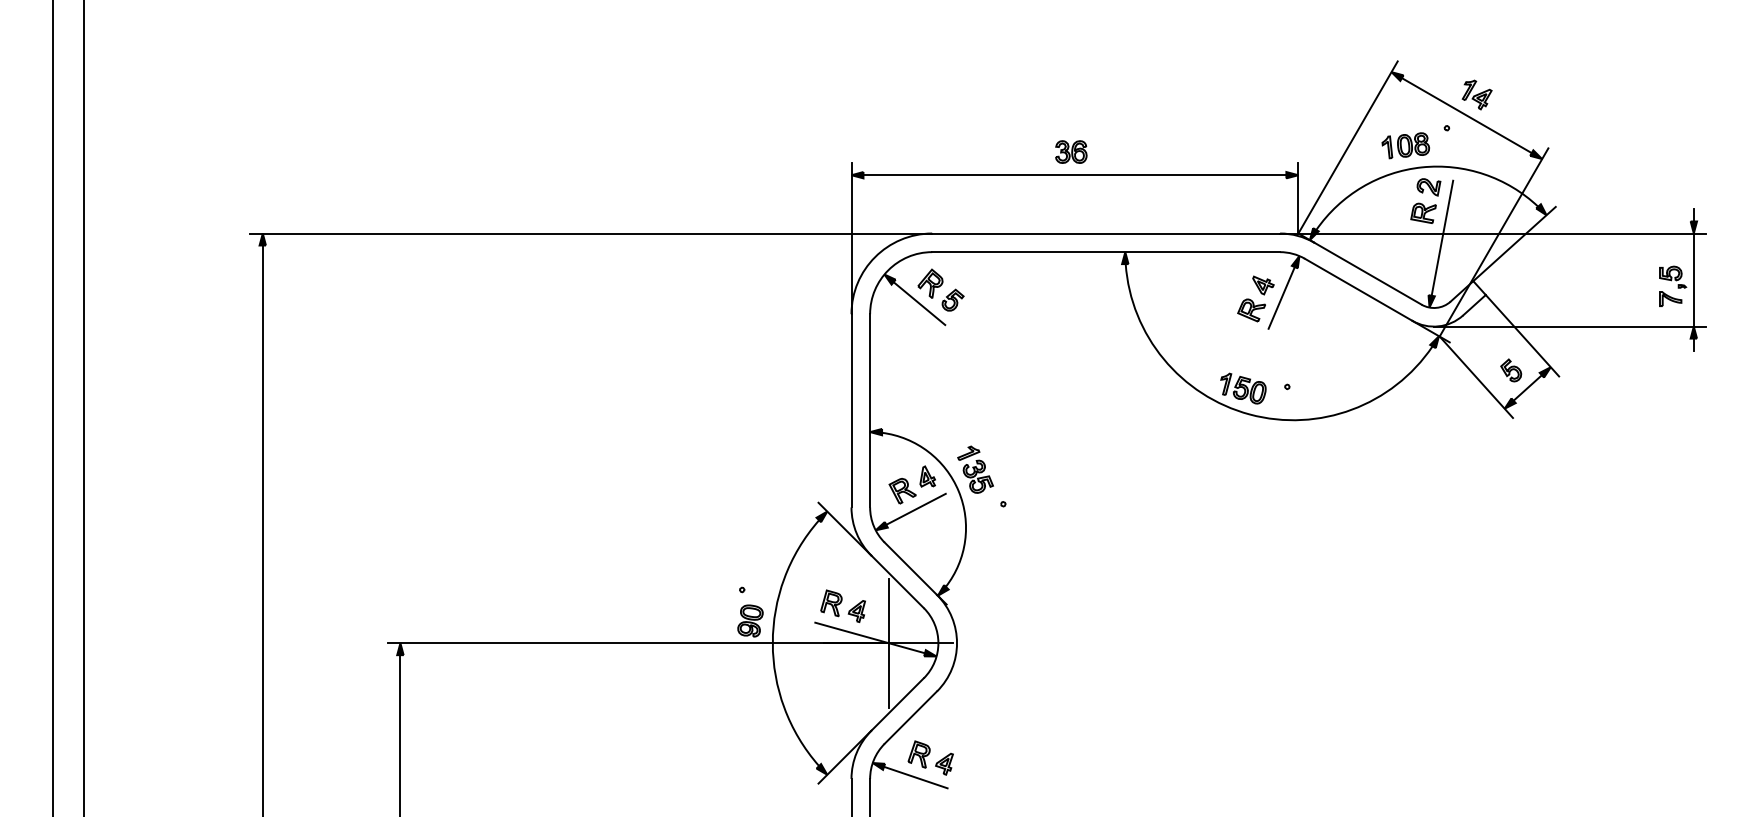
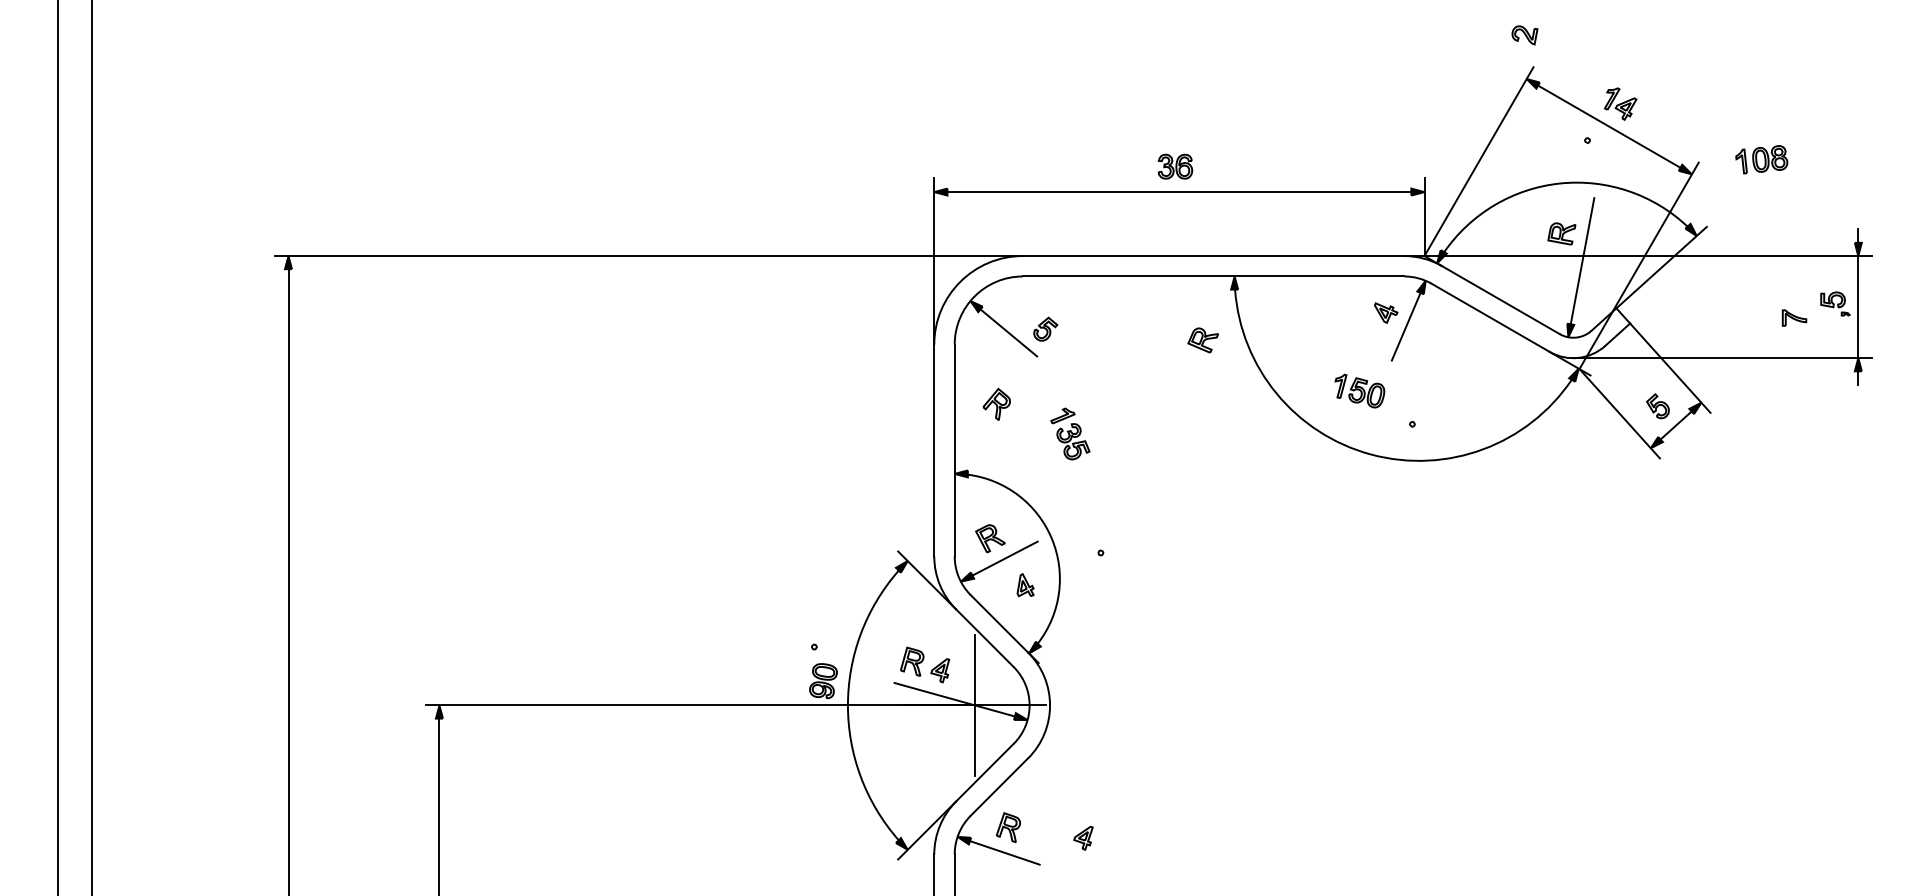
part: (1405, 145) -> (1761, 159), moved
part: (1428, 187) -> (1524, 35), moved
part: (930, 283) -> (996, 404), moved
part: (1670, 298) -> (1794, 317), moved
part: (1251, 310) -> (1203, 340), moved
part: (1243, 388) -> (1359, 390), moved
part: (975, 469) -> (1070, 433), moved
part: (927, 476) -> (1025, 585), moved
part: (944, 764) -> (1083, 838), moved

